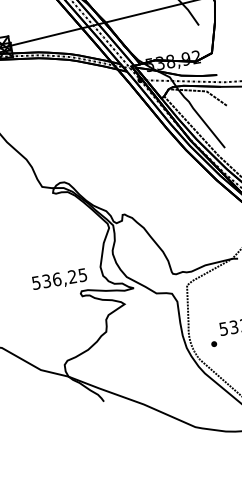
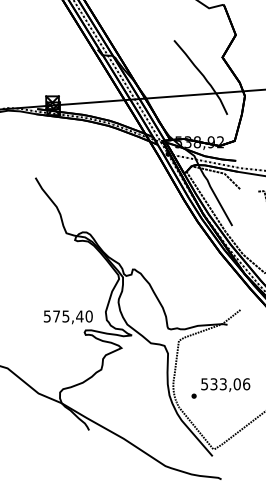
text: (64, 278) -> (72, 316), 536,25 -> 575,40

